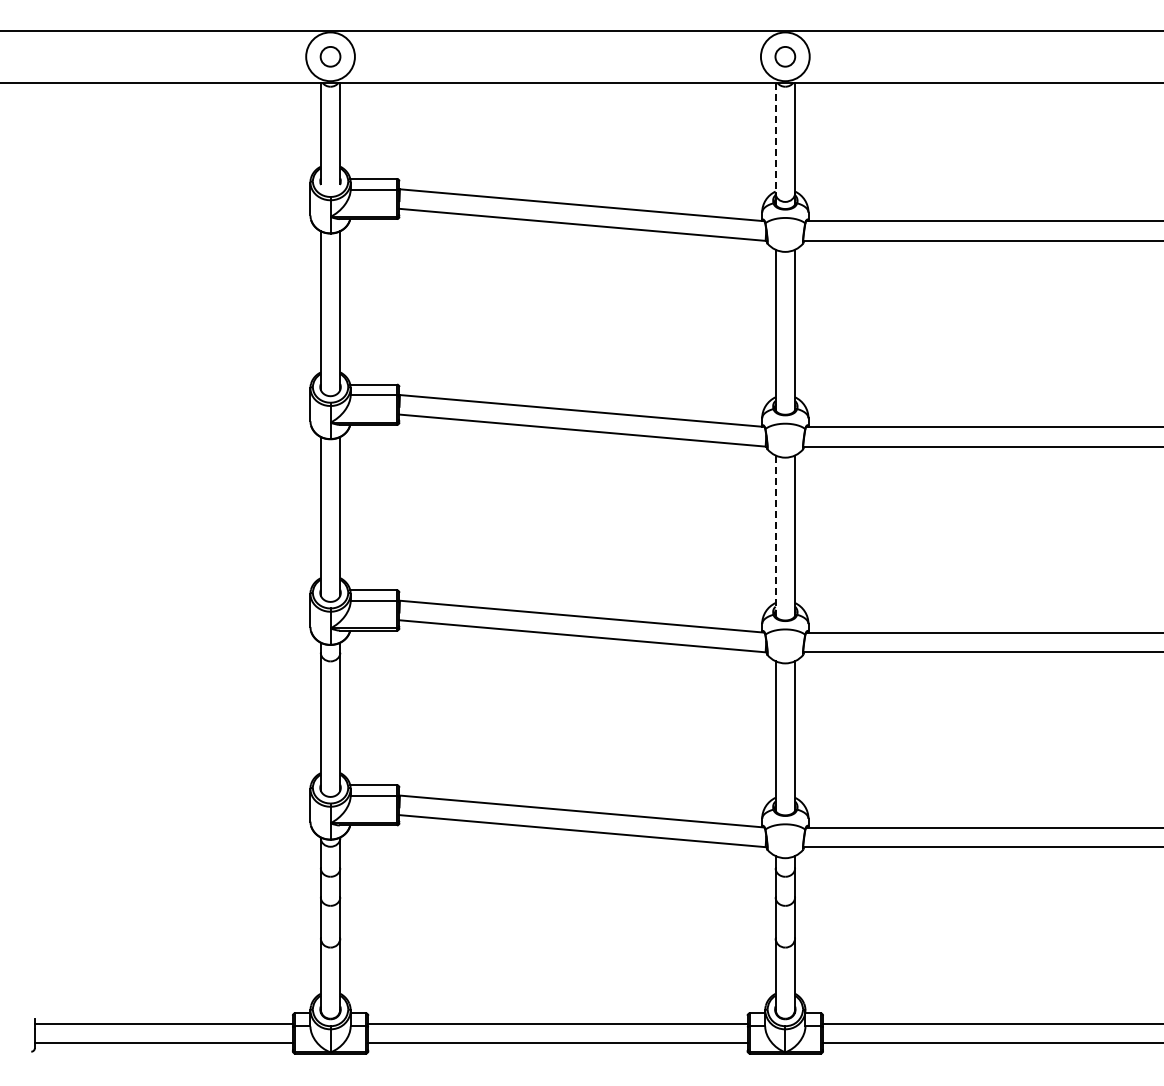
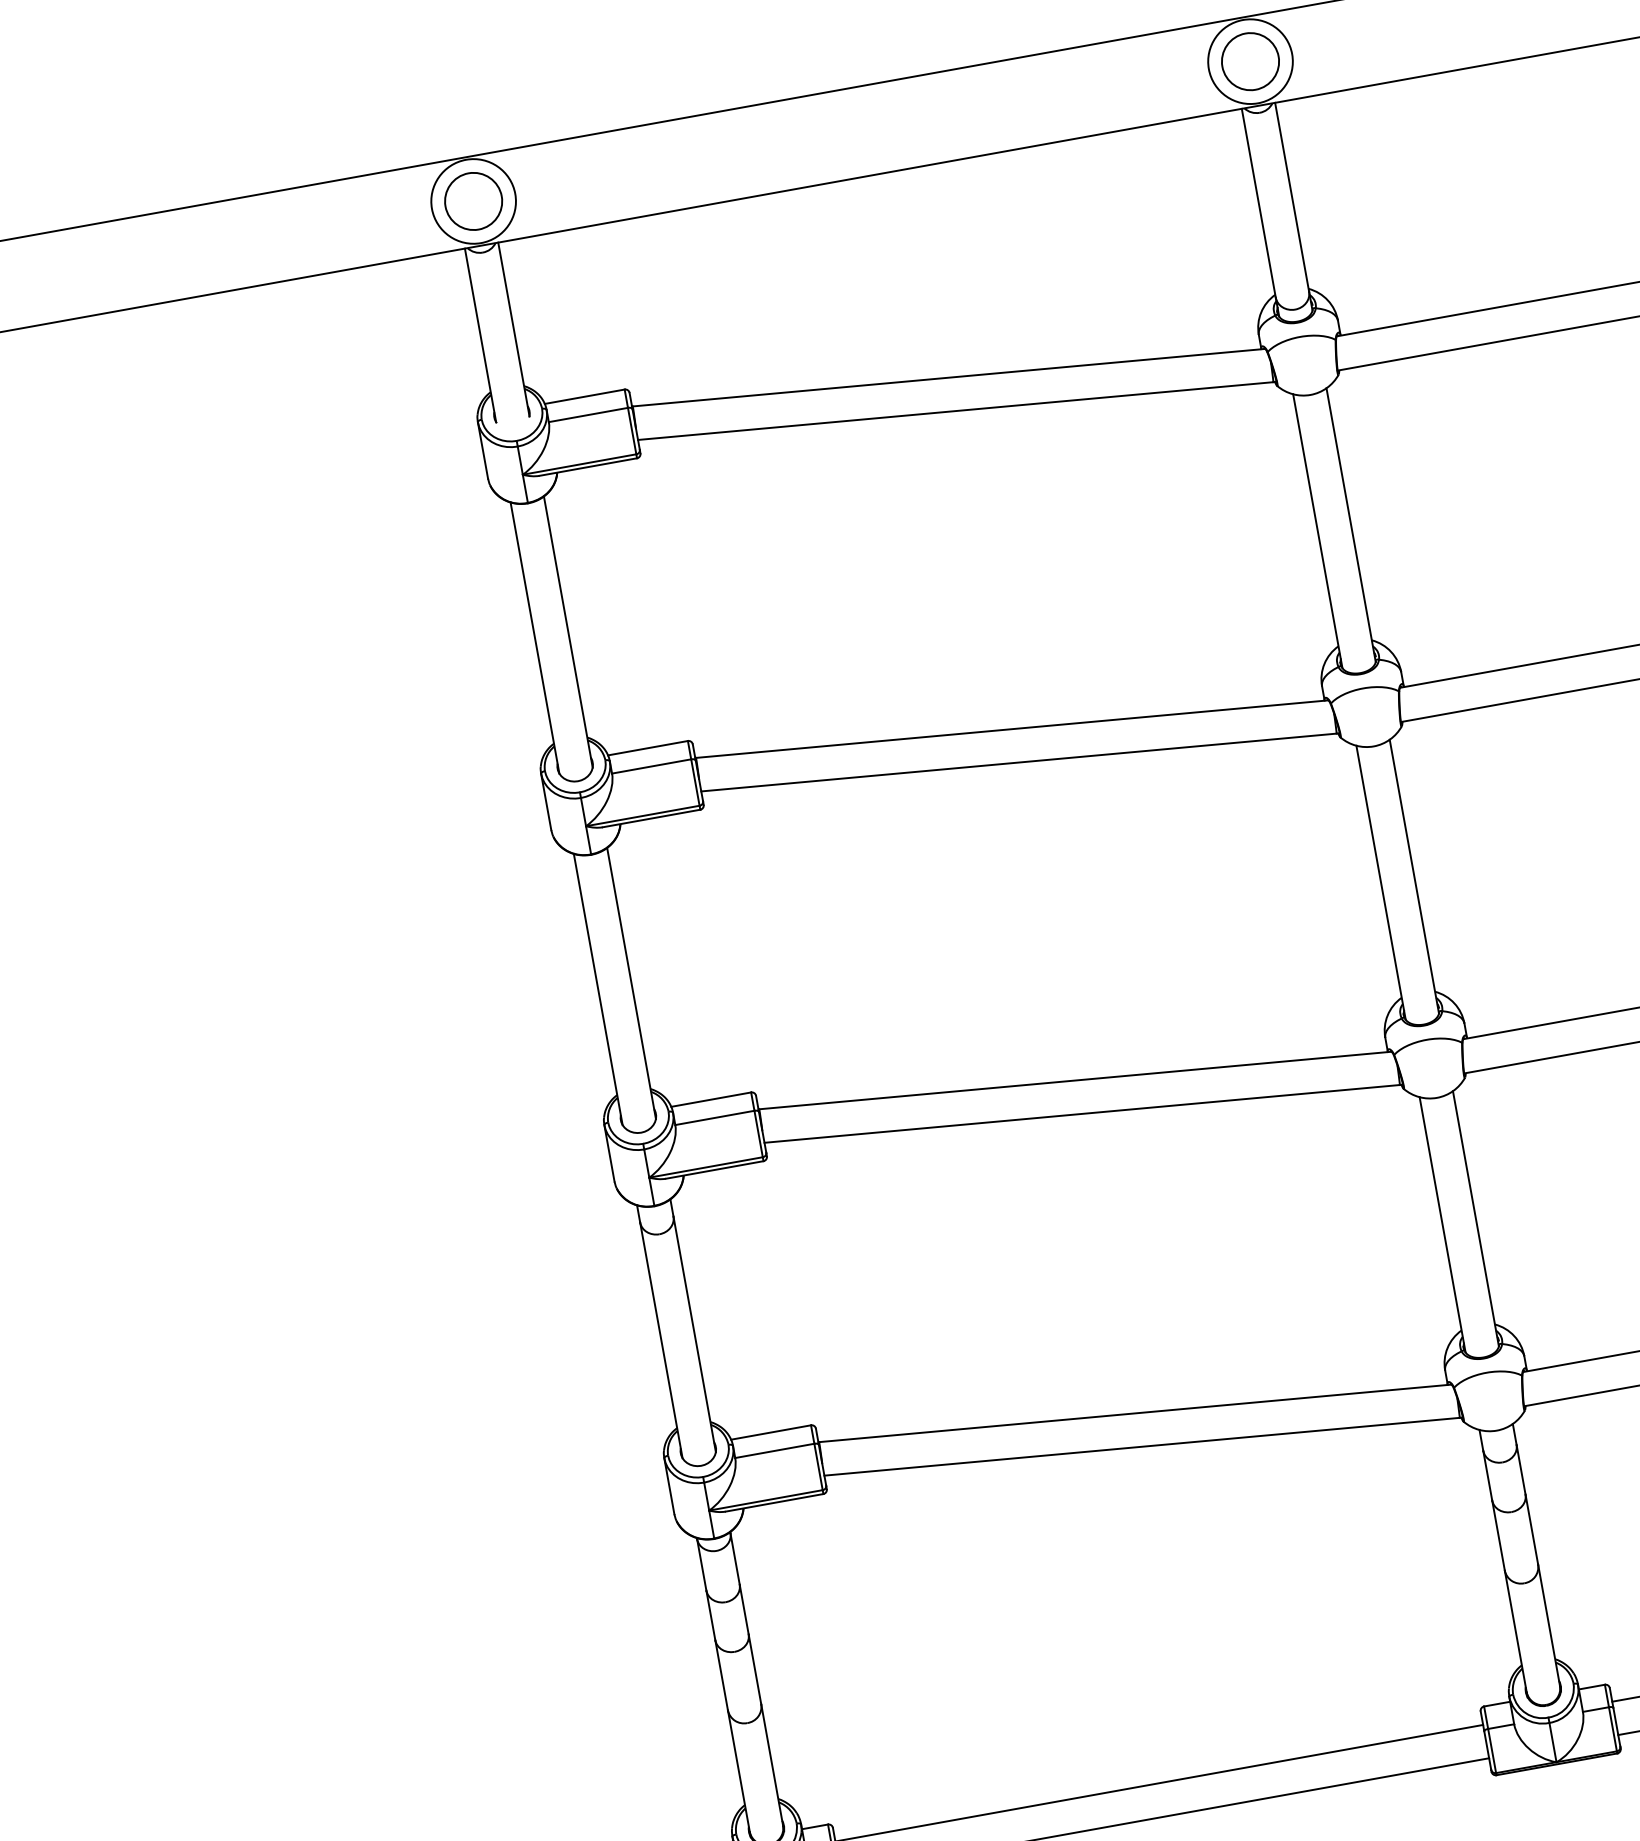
circle: (330, 56) -> (473, 200), size x1.67
circle: (784, 56) -> (1248, 61), size x1.67
line: (775, 138) -> (1258, 204), dashed -> solid
line: (775, 536) -> (1381, 884), dashed -> solid

